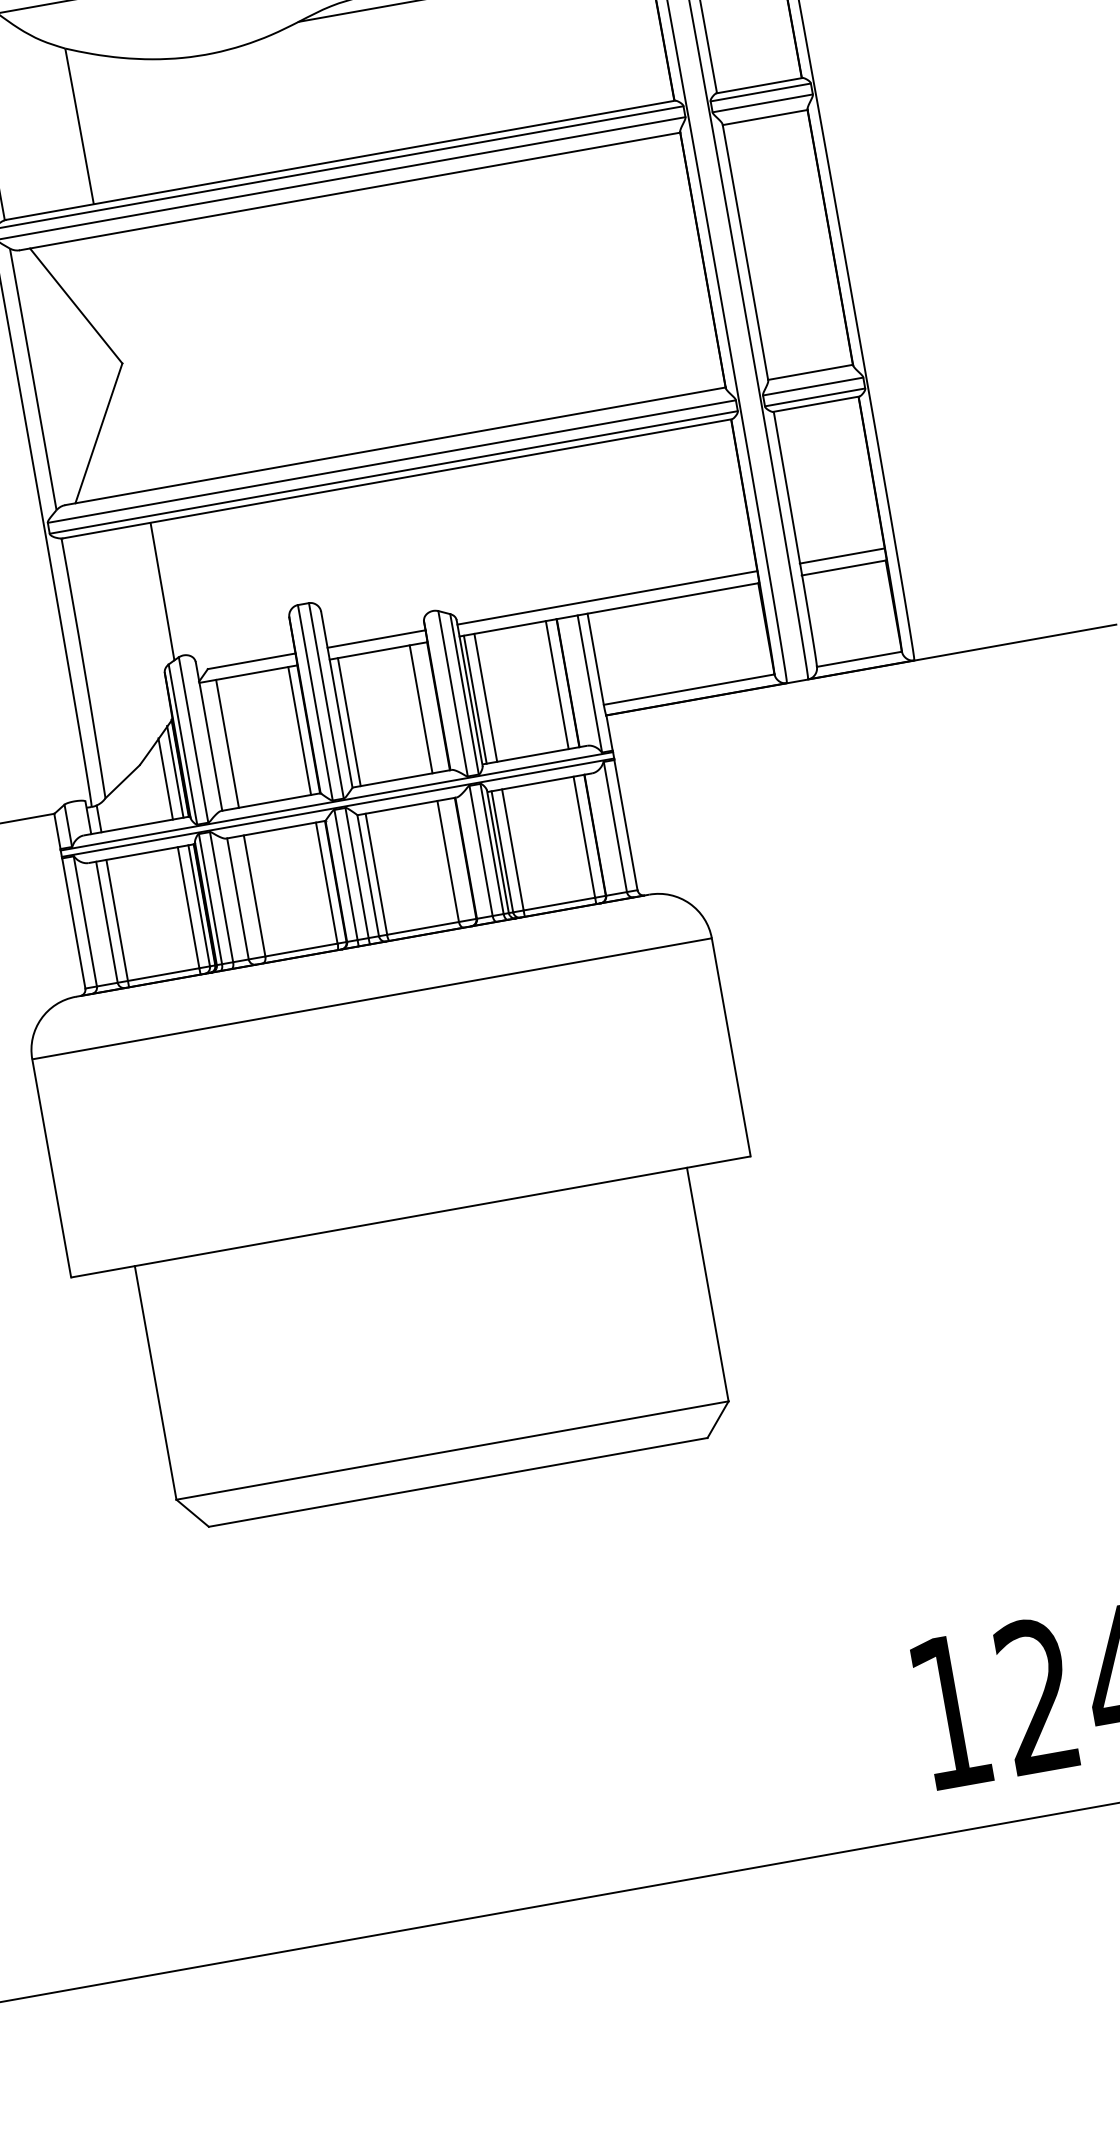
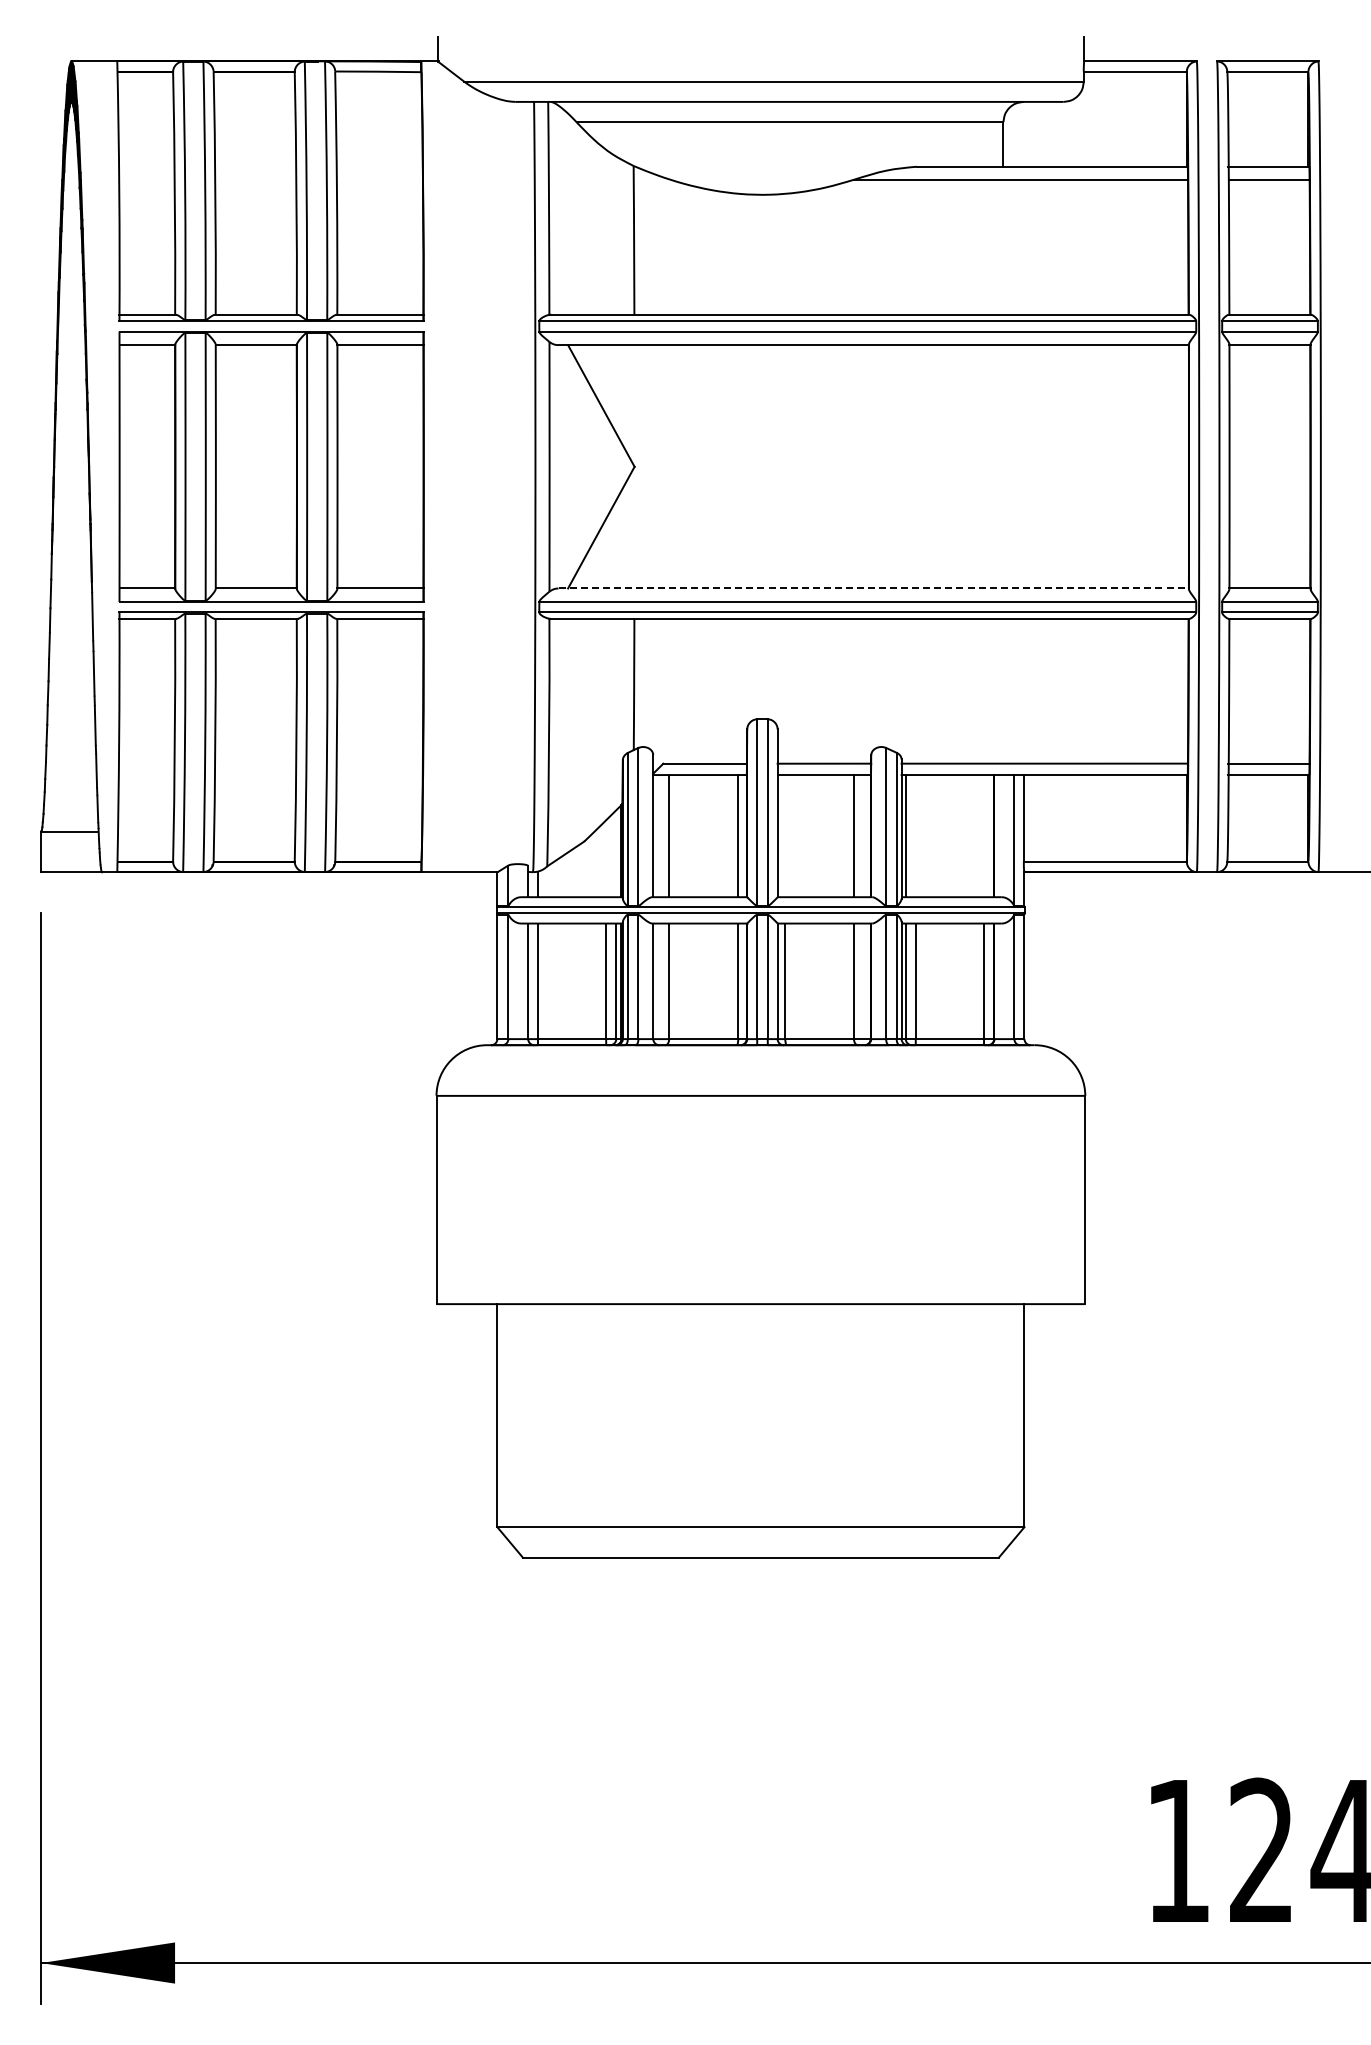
line: (396, 446) -> (874, 588), solid -> dashed
line: (557, 685) -> (984, 836), removed
line: (485, 698) -> (915, 836), removed
line: (349, 722) -> (785, 836), removed
line: (175, 771) -> (616, 853), removed
line: (166, 779) -> (606, 858), removed

